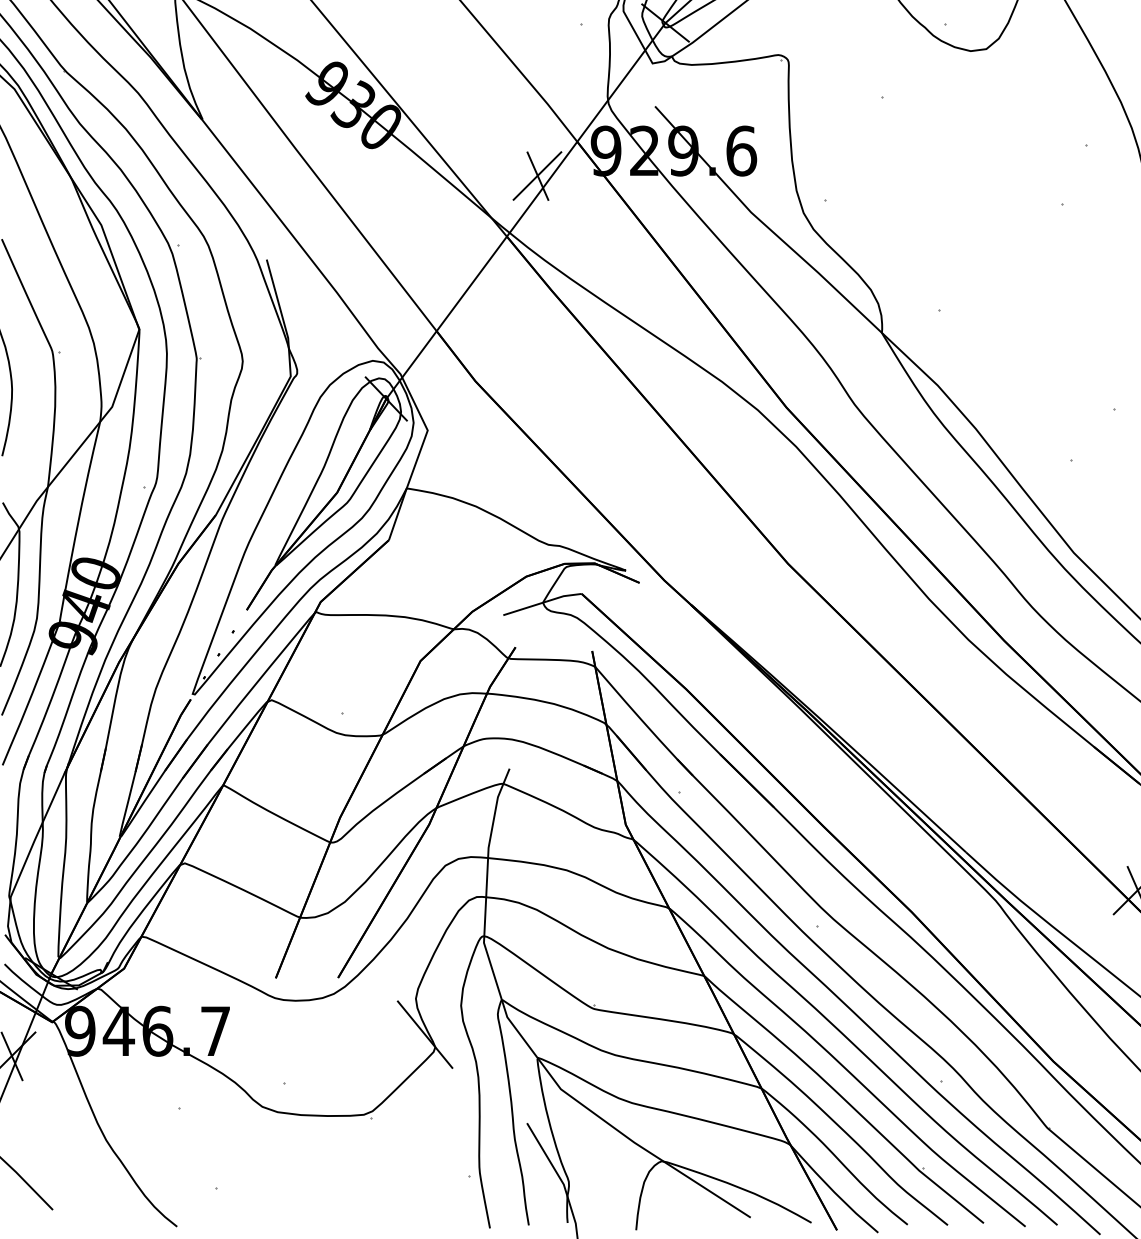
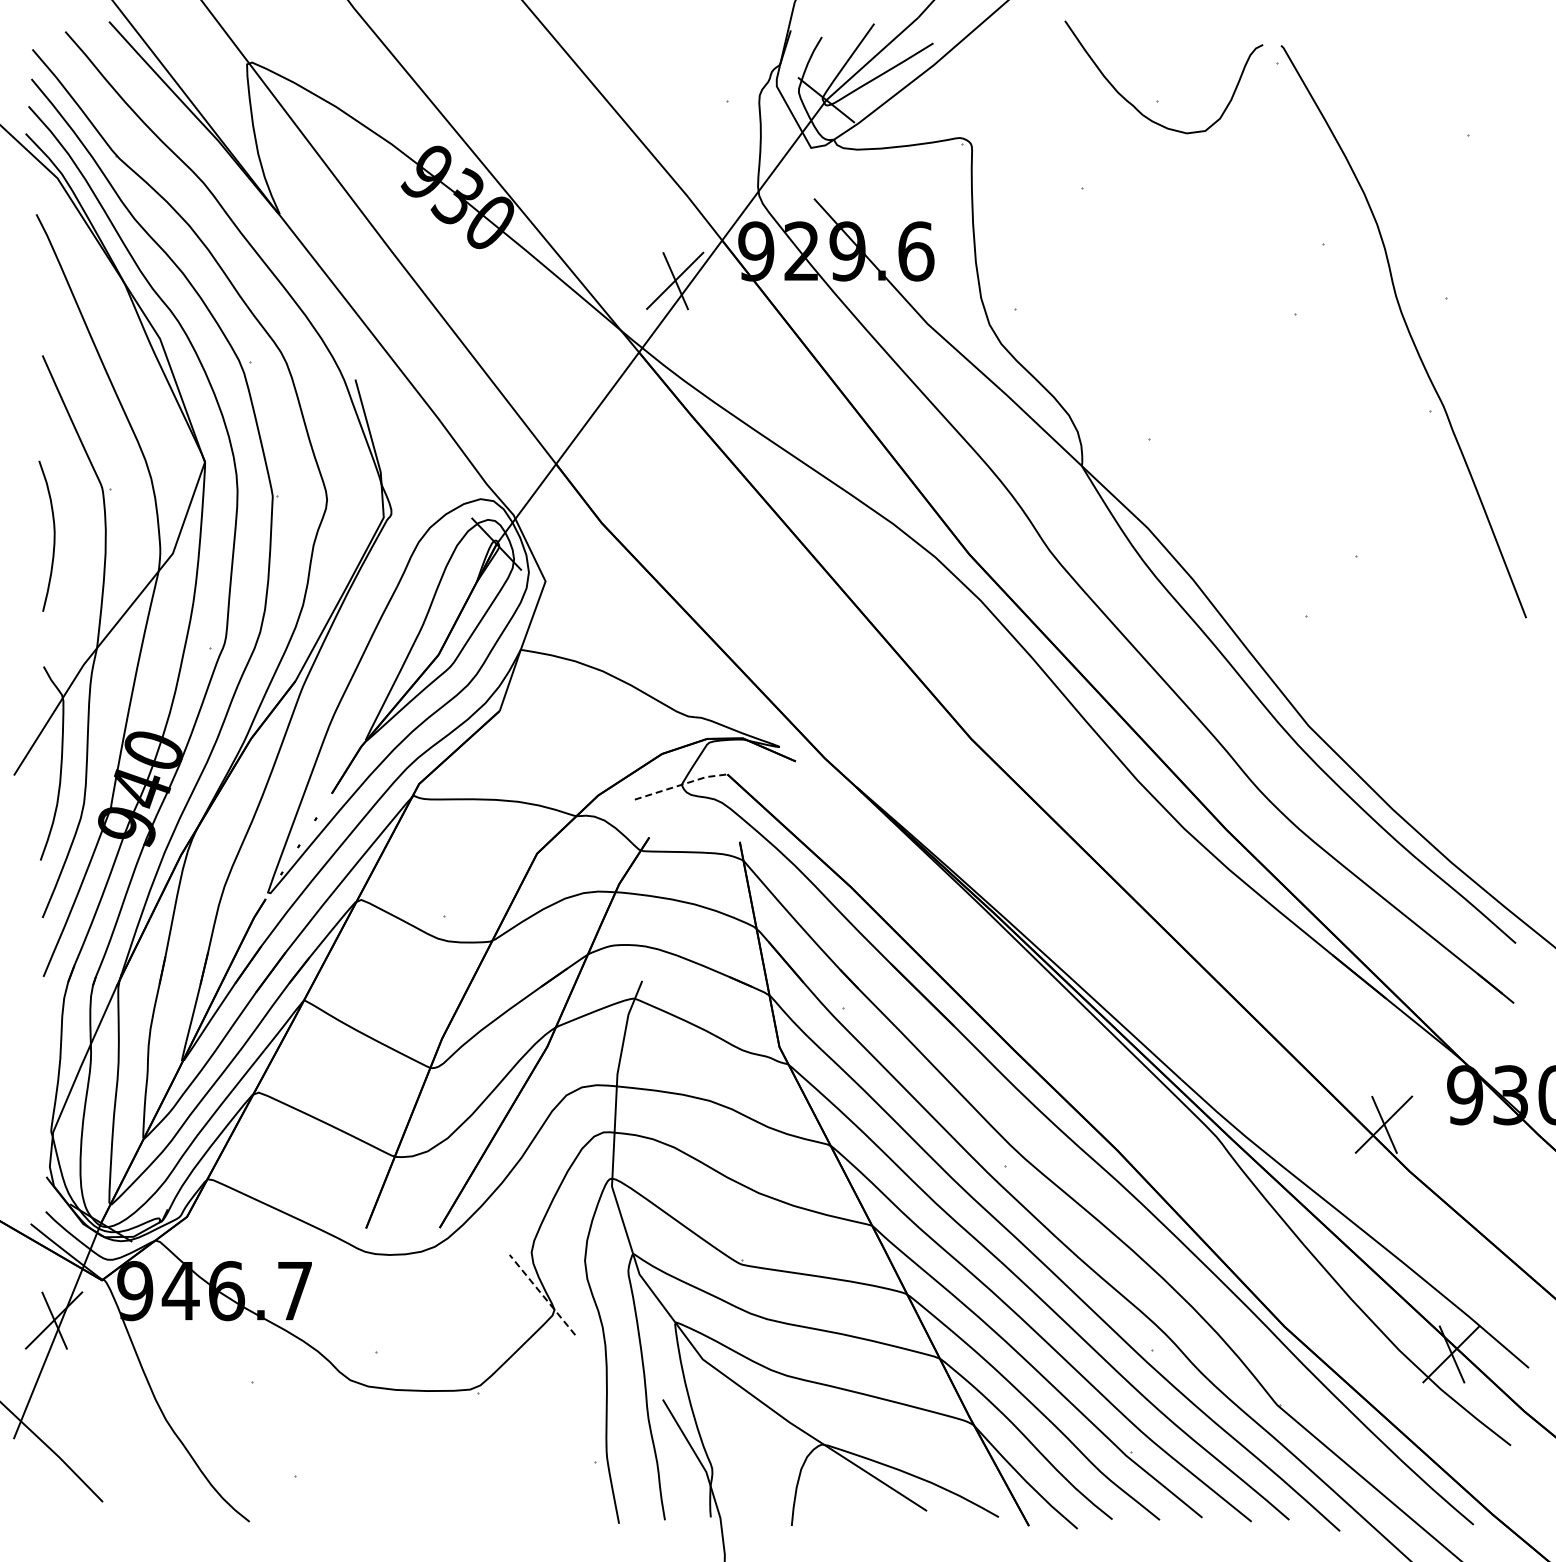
line: (542, 602) -> (681, 784), solid -> dashed
line: (425, 1035) -> (542, 1295), solid -> dashed

